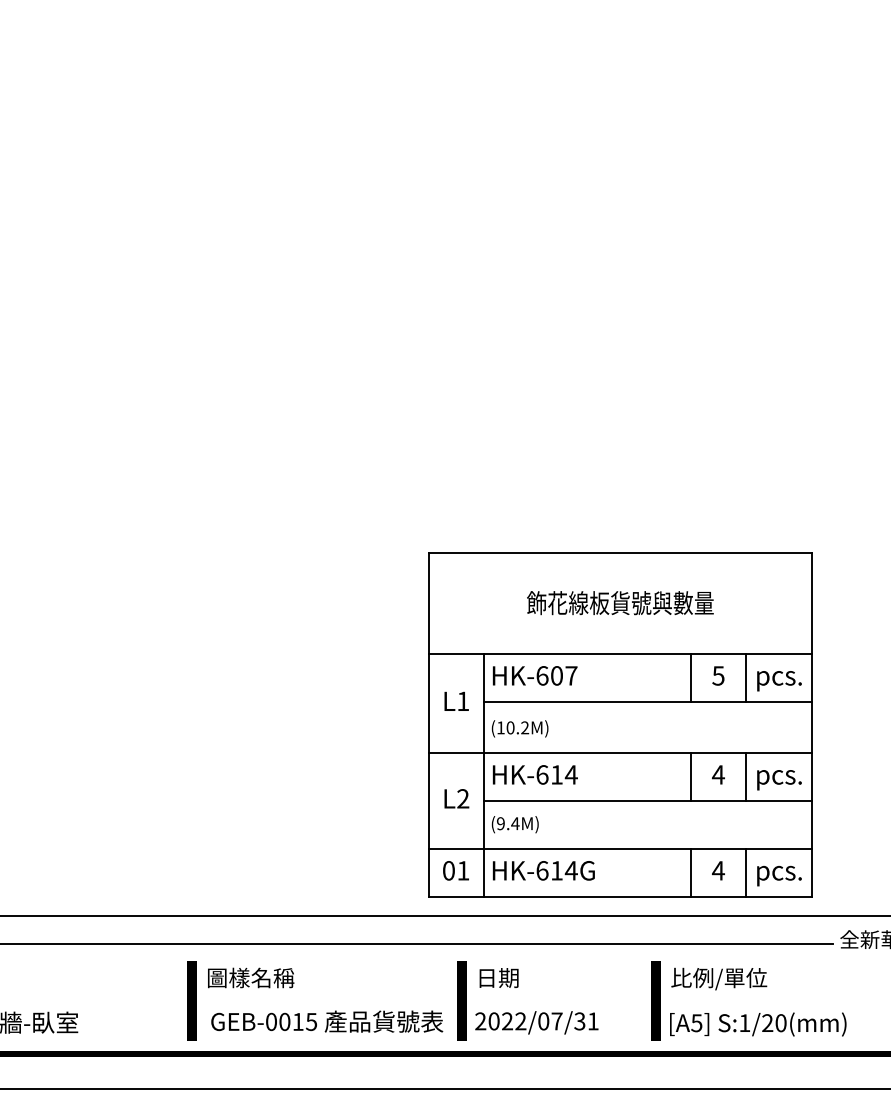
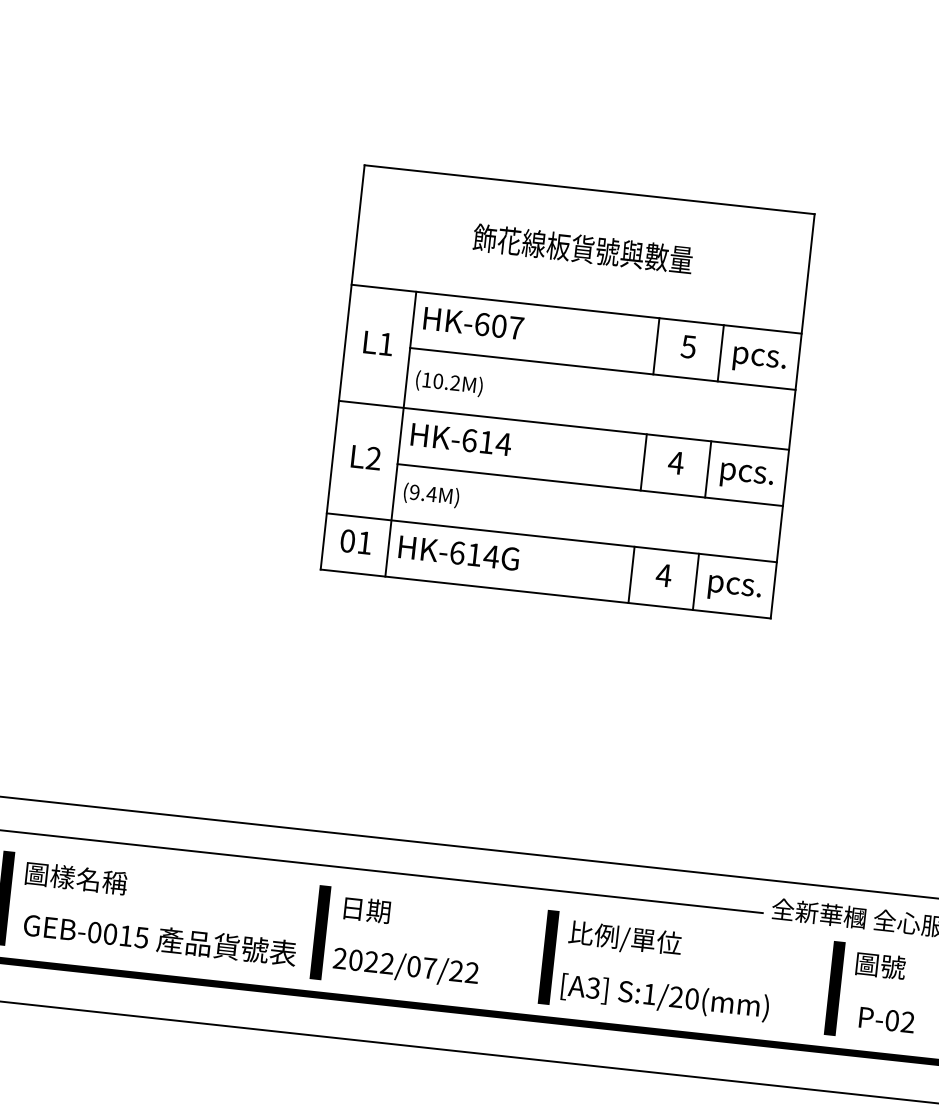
part: (620, 724) -> (567, 391), moved
text: (586, 1021) -> (464, 972), 2022/07/31 -> 2022/07/22
text: (696, 1022) -> (593, 987), [A5] -> [A3]

